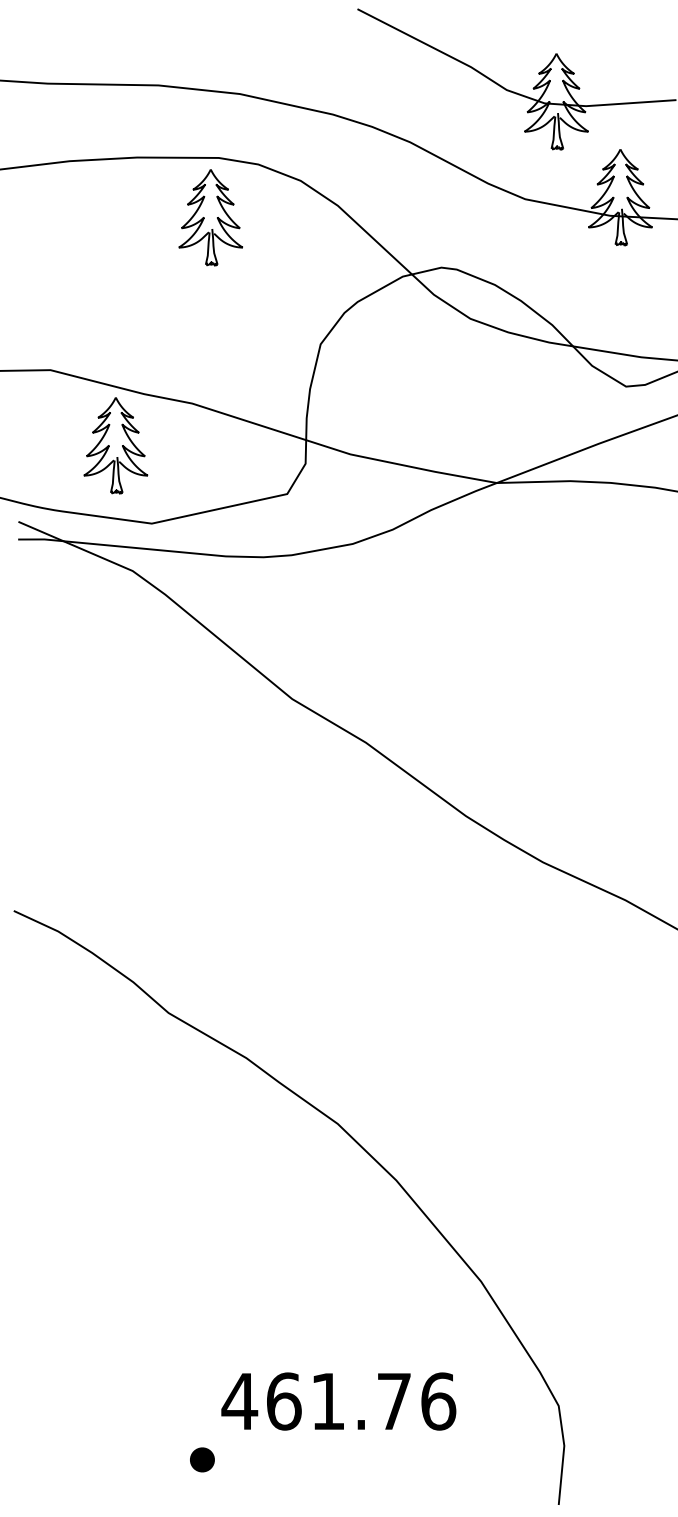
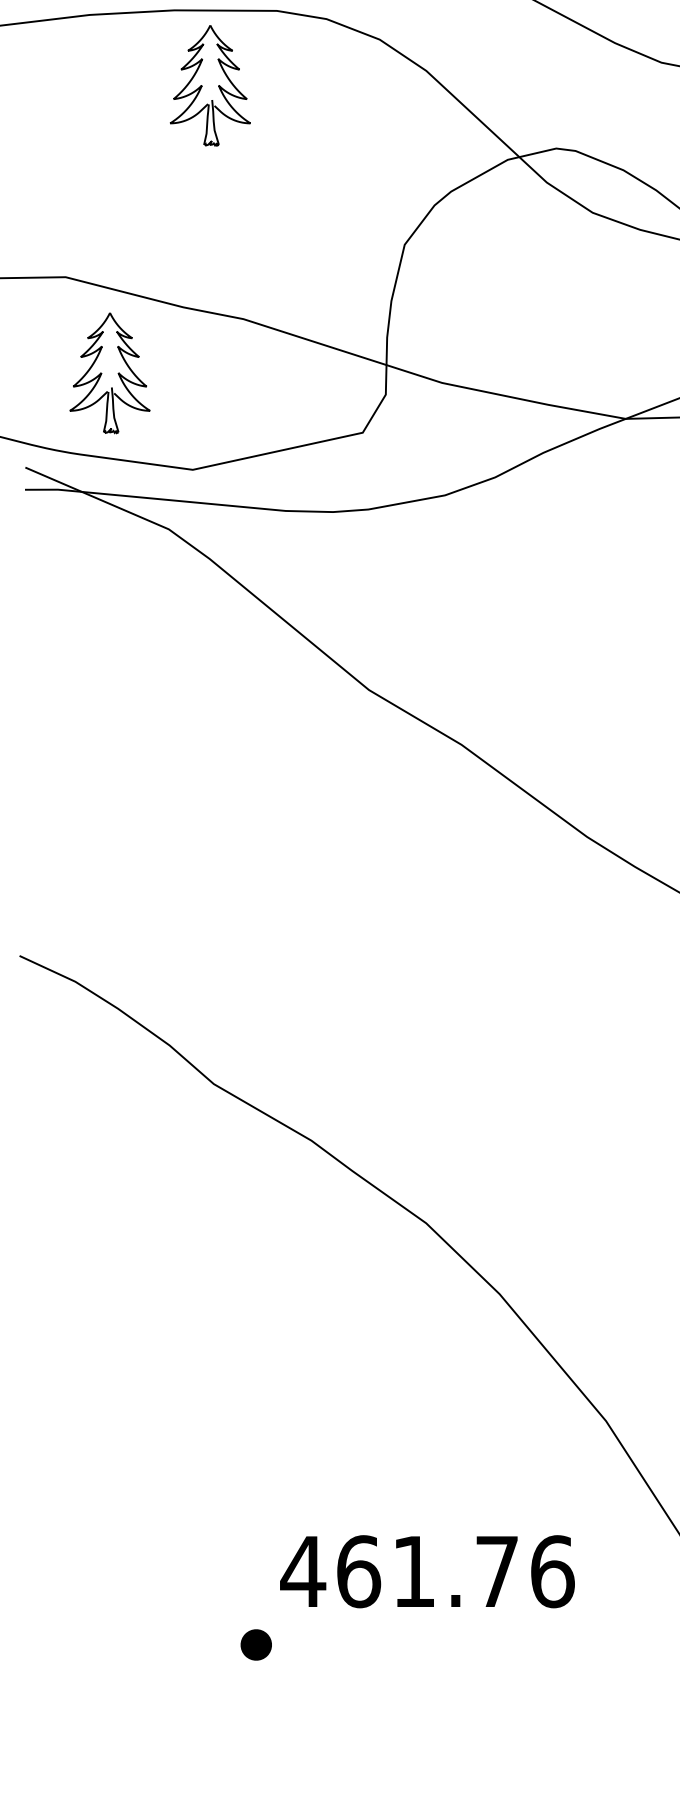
part: (210, 217) -> (209, 85), moved
part: (115, 445) -> (109, 373), moved

